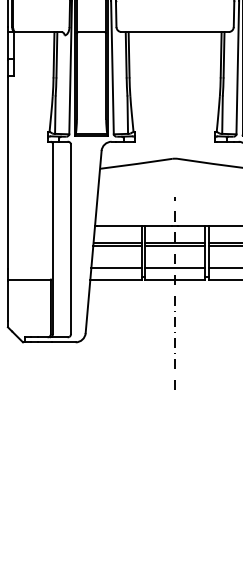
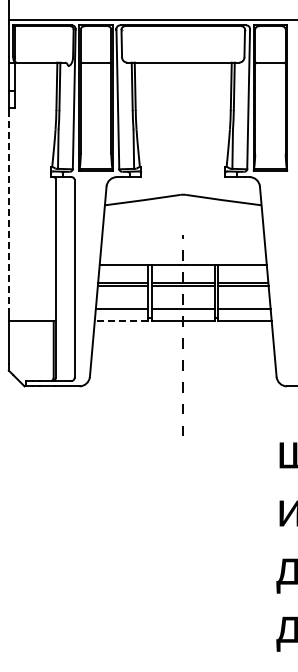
line: (7, 172) -> (8, 209), solid -> dashed
line: (115, 279) -> (121, 320), solid -> dashed

